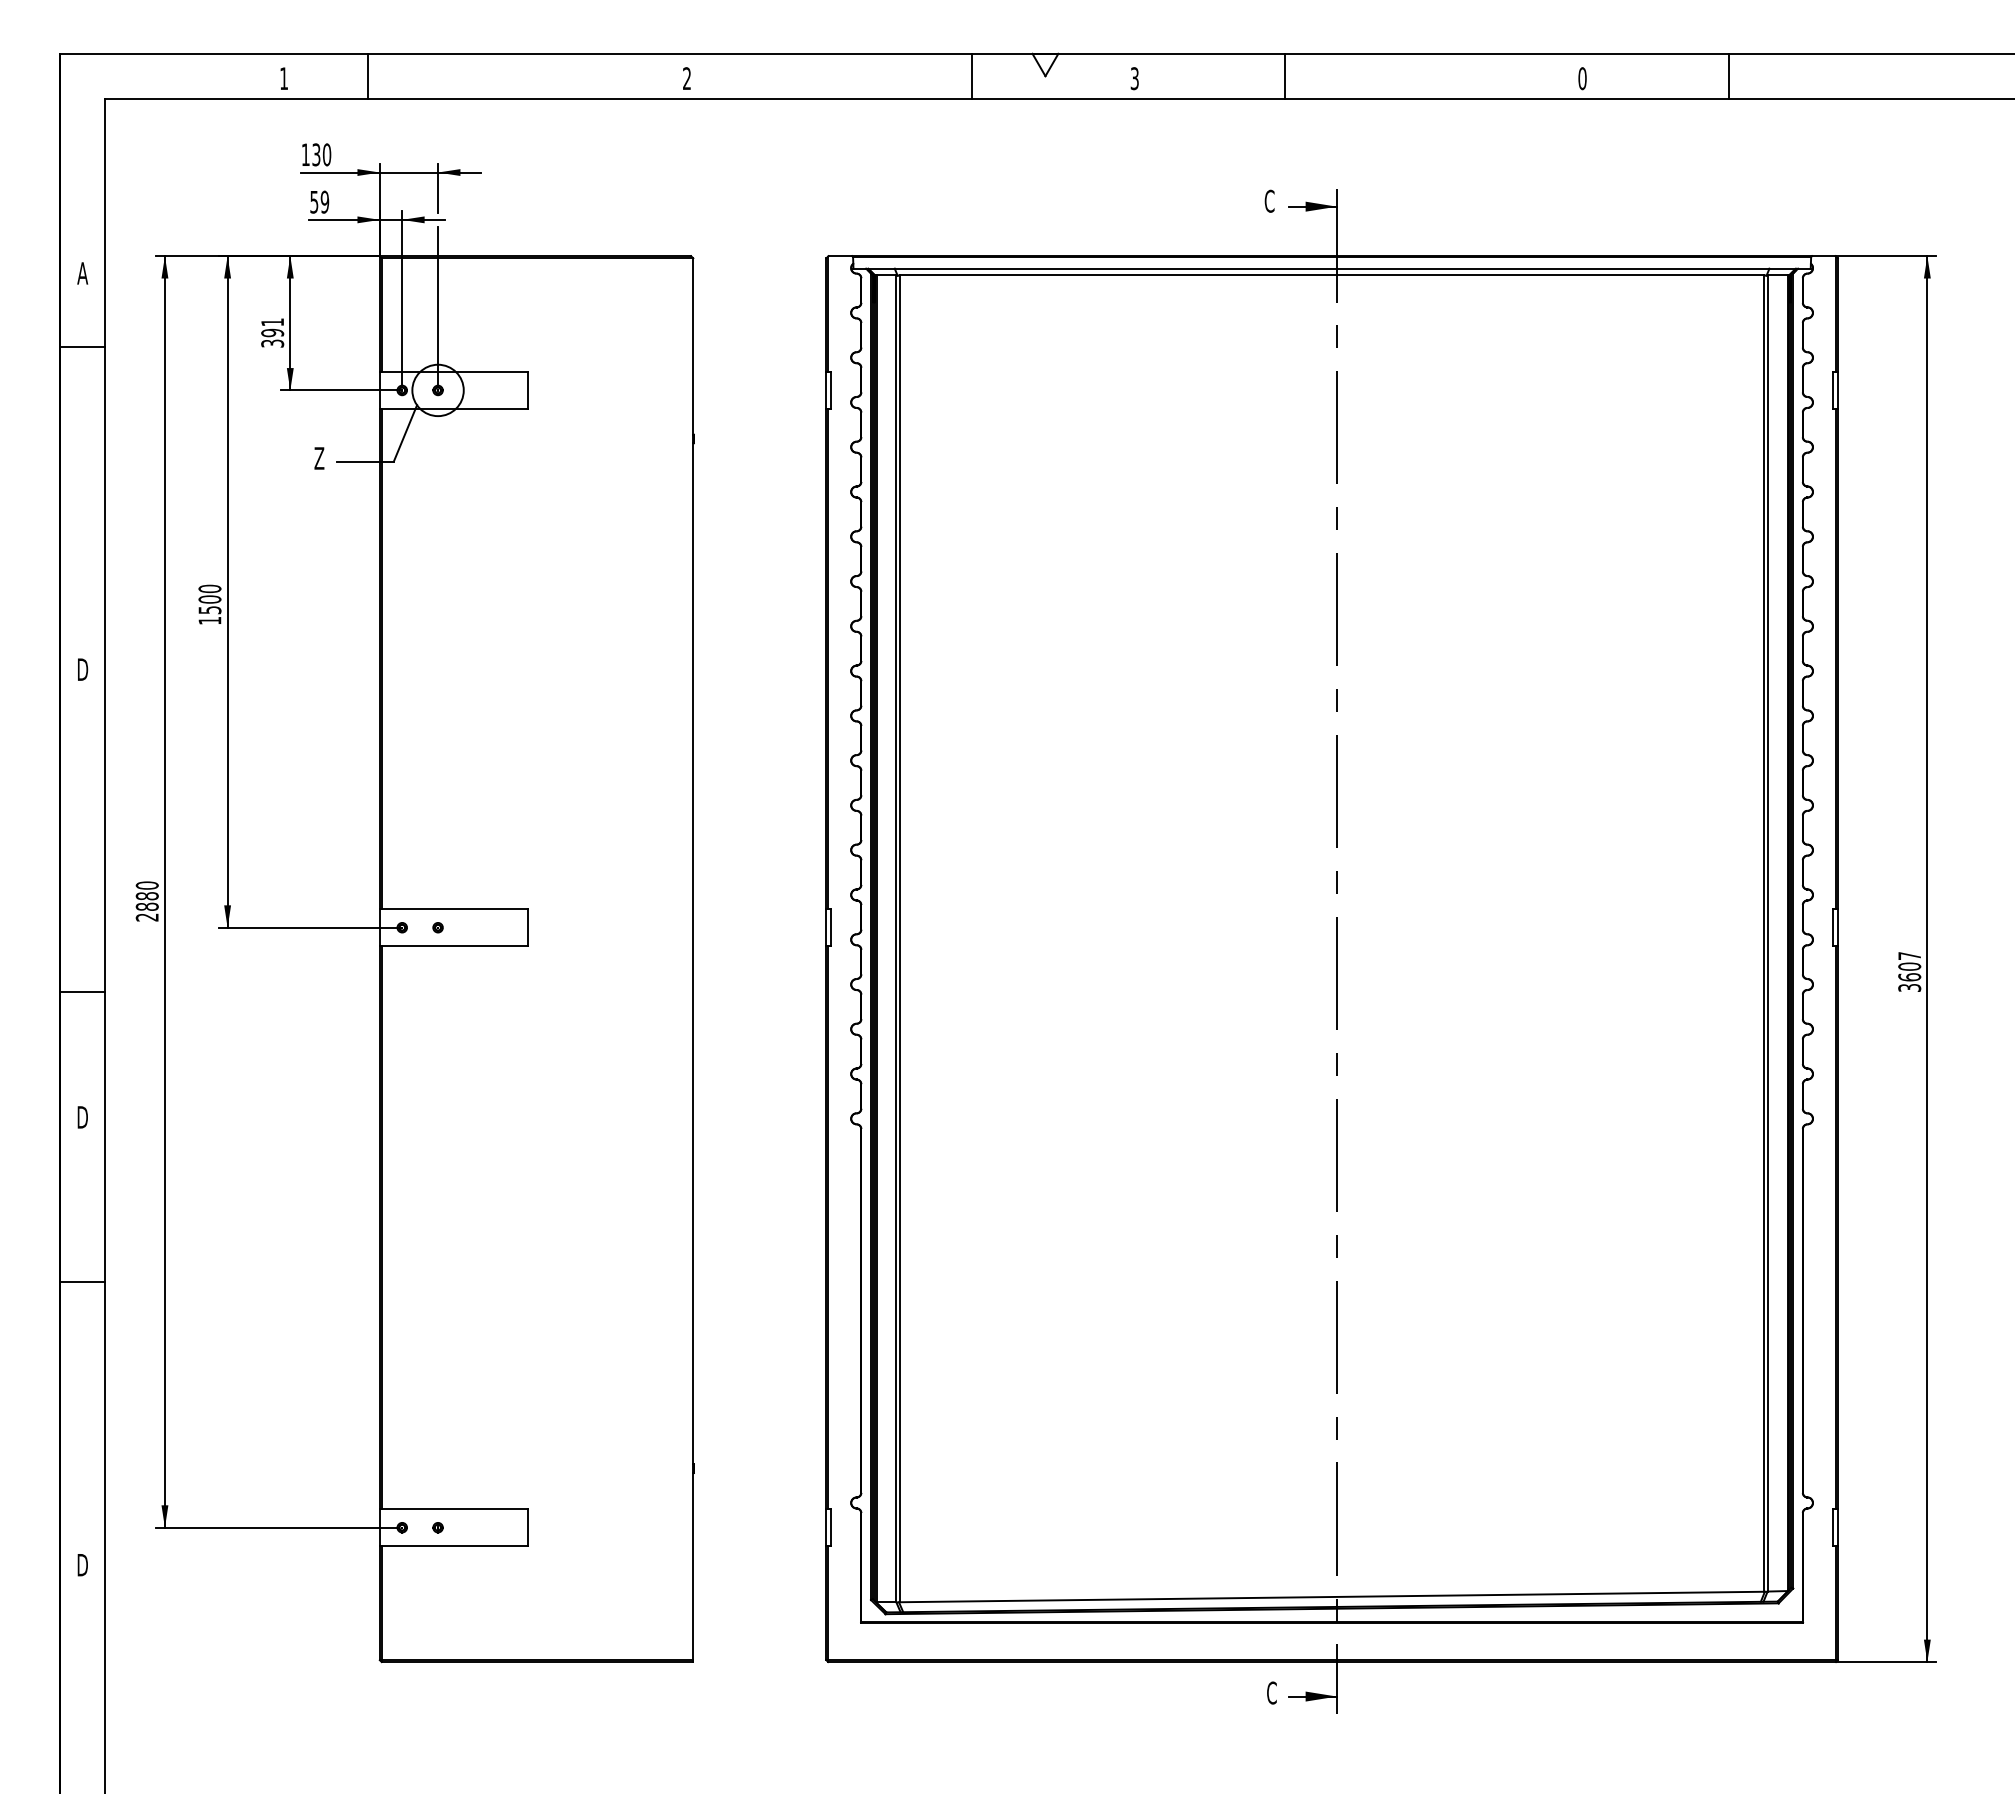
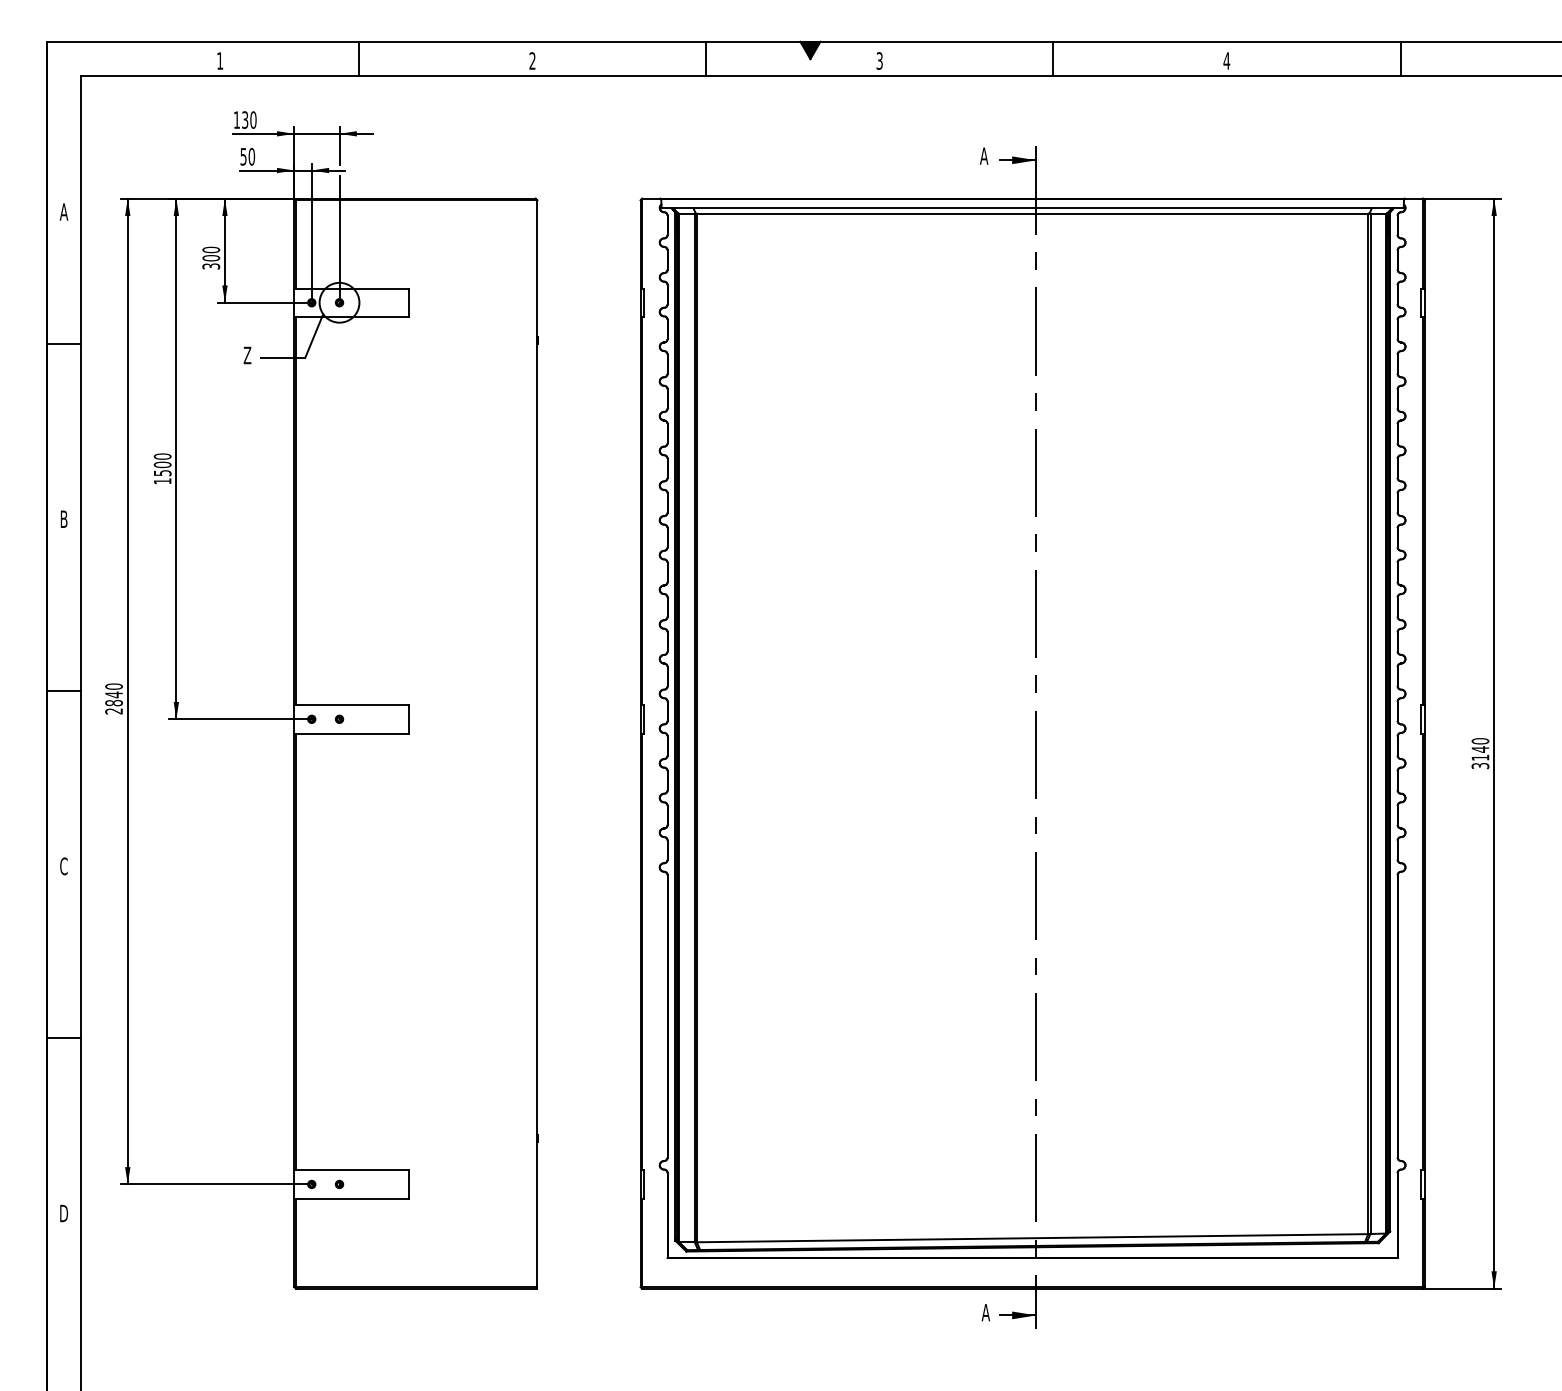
fill: (1045, 64) -> (810, 50), added
line: (368, 75) -> (359, 58), moved
line: (972, 75) -> (706, 58), moved
line: (1284, 75) -> (1053, 58), moved
line: (1728, 75) -> (1400, 58), moved
text: (1582, 78) -> (1226, 60), 0 -> 4
text: (1269, 200) -> (984, 155), C -> A
text: (324, 202) -> (251, 157), 59 -> 50
text: (272, 327) -> (211, 253), 391 -> 300
line: (82, 347) -> (63, 343), moved
text: (83, 669) -> (64, 519), D -> B
text: (146, 895) -> (113, 694), 2880 -> 2840
text: (1909, 966) -> (1480, 749), 3607 -> 3140
line: (82, 992) -> (63, 691), moved
text: (82, 1116) -> (63, 865), D -> C
line: (82, 1281) -> (63, 1037), moved
text: (1271, 1692) -> (985, 1312), C -> A

